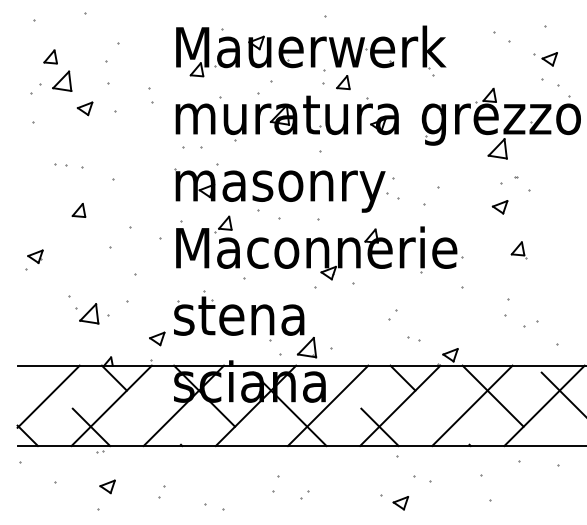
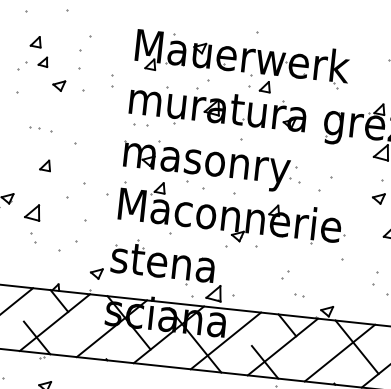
part: (62, 80) -> (43, 61), size x0.6
part: (89, 313) -> (33, 212), moved

